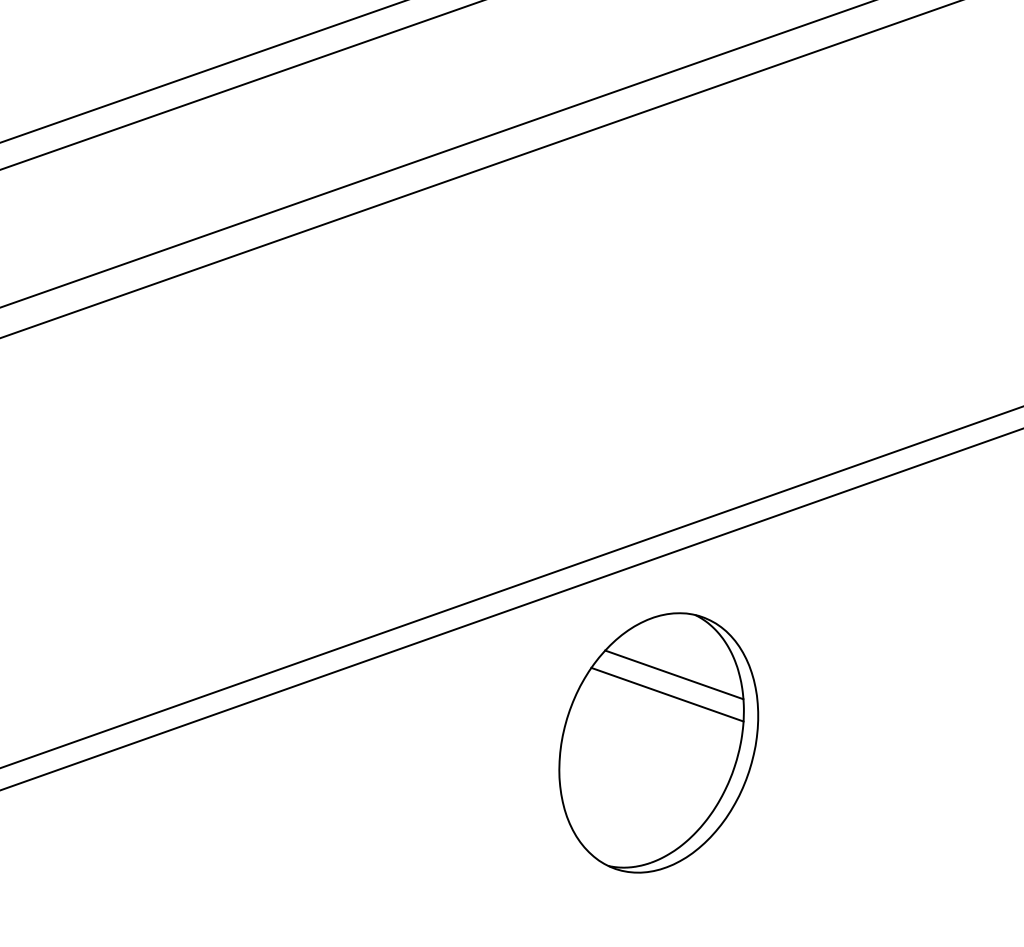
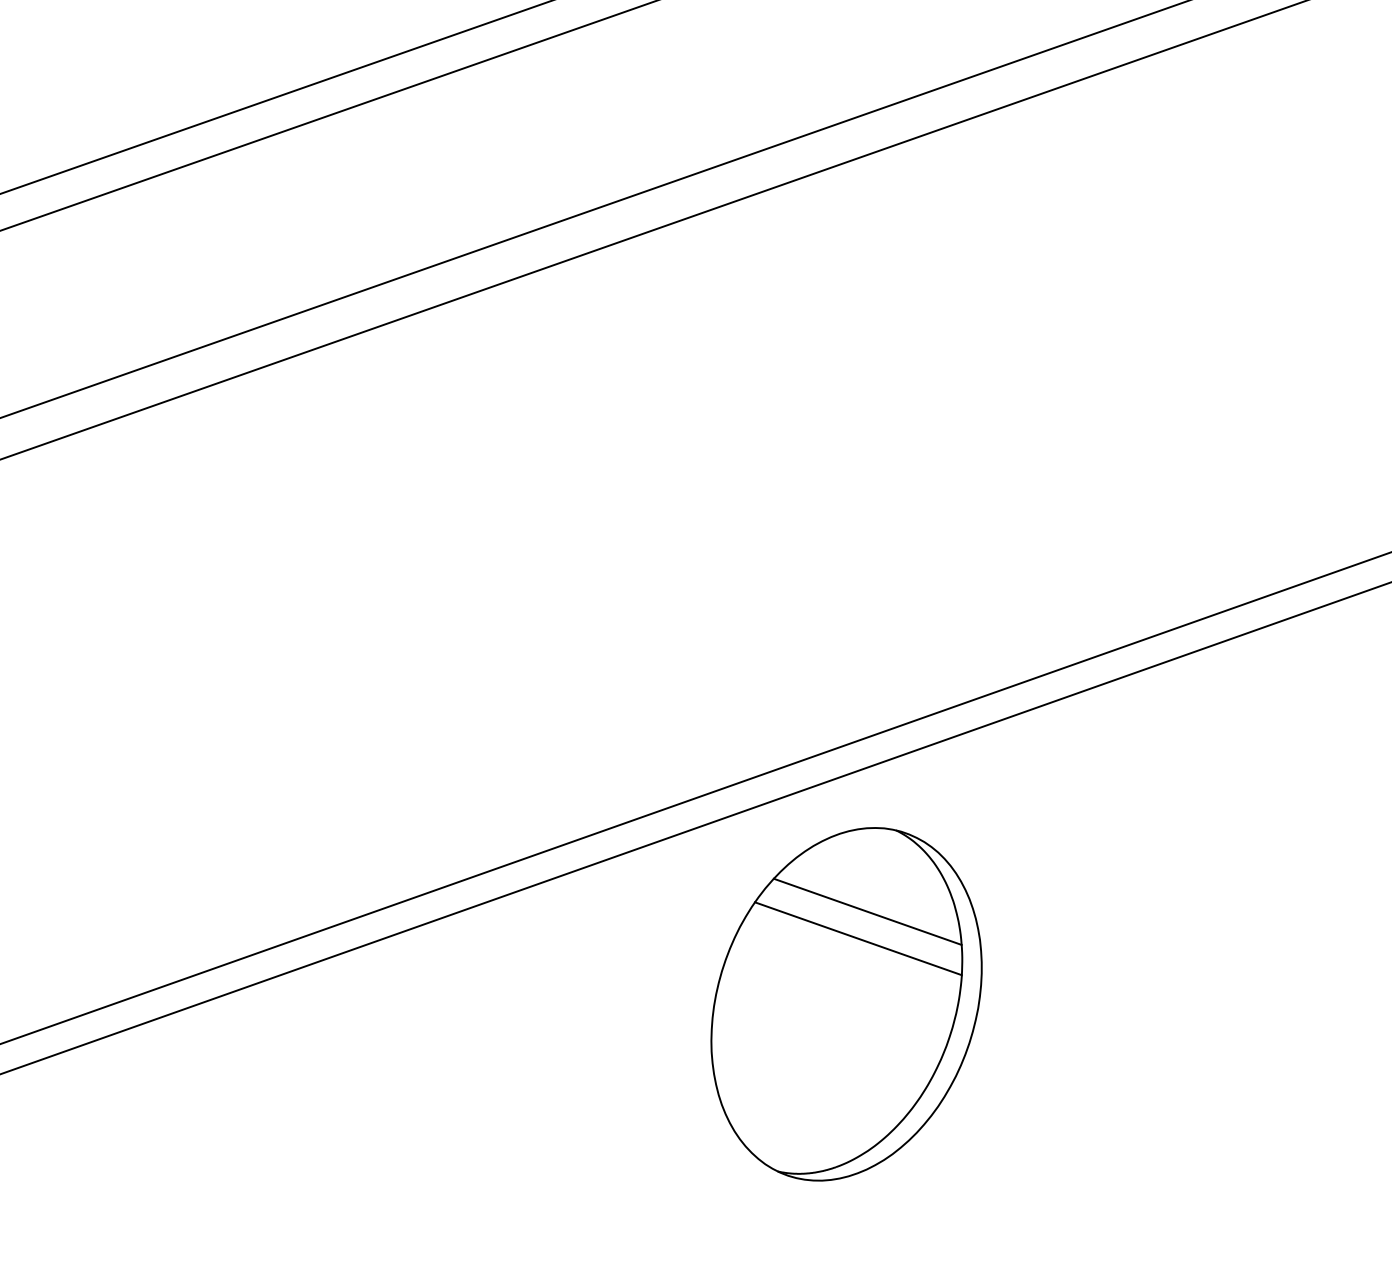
part: (658, 742) -> (846, 1003), moved

